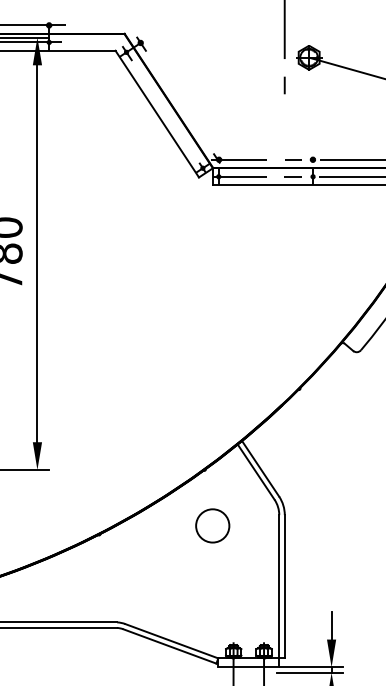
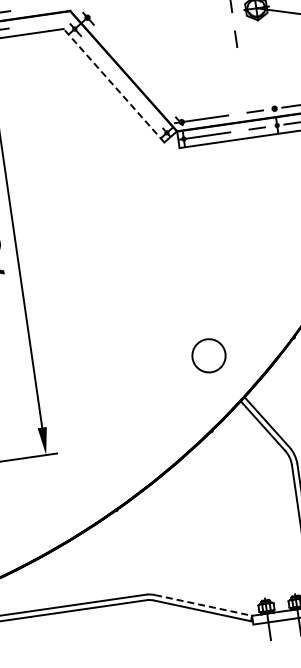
line: (157, 114) -> (114, 86), solid -> dashed
circle: (212, 525) -> (208, 355), moved
line: (171, 641) -> (203, 605), solid -> dashed

